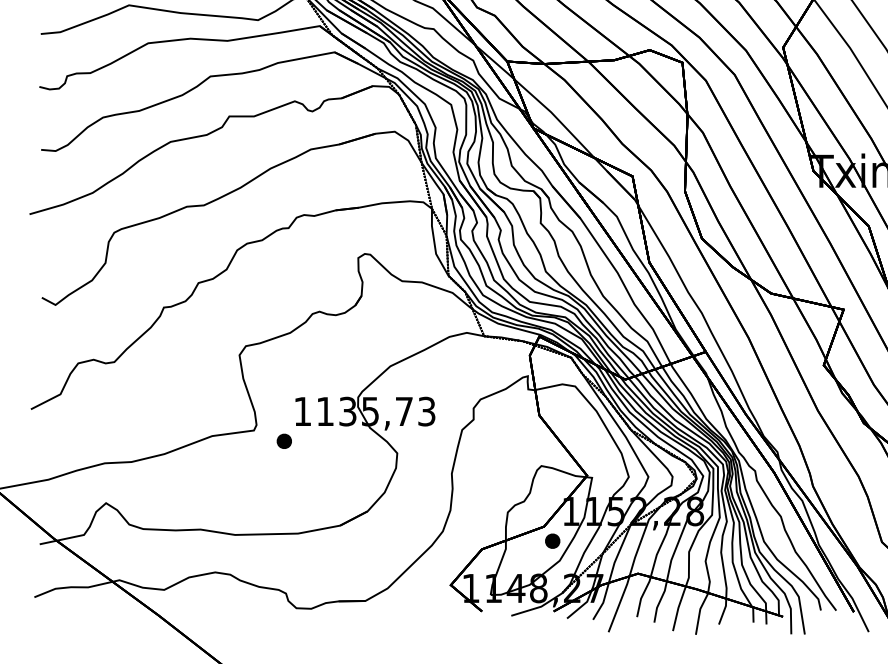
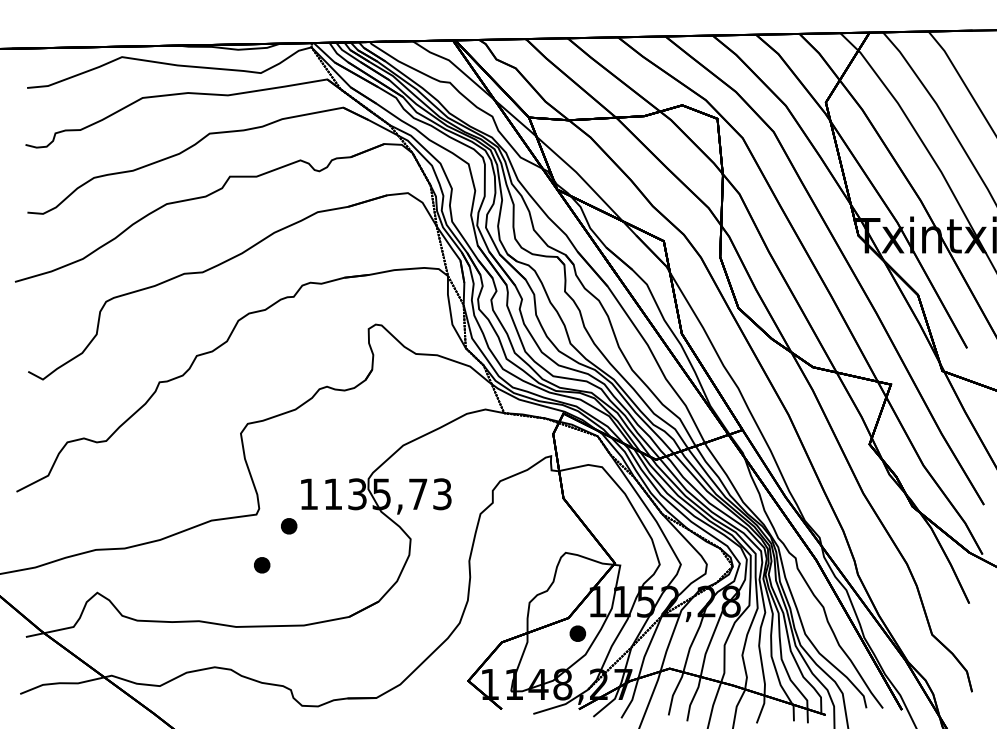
part: (259, 477) -> (262, 565), added

